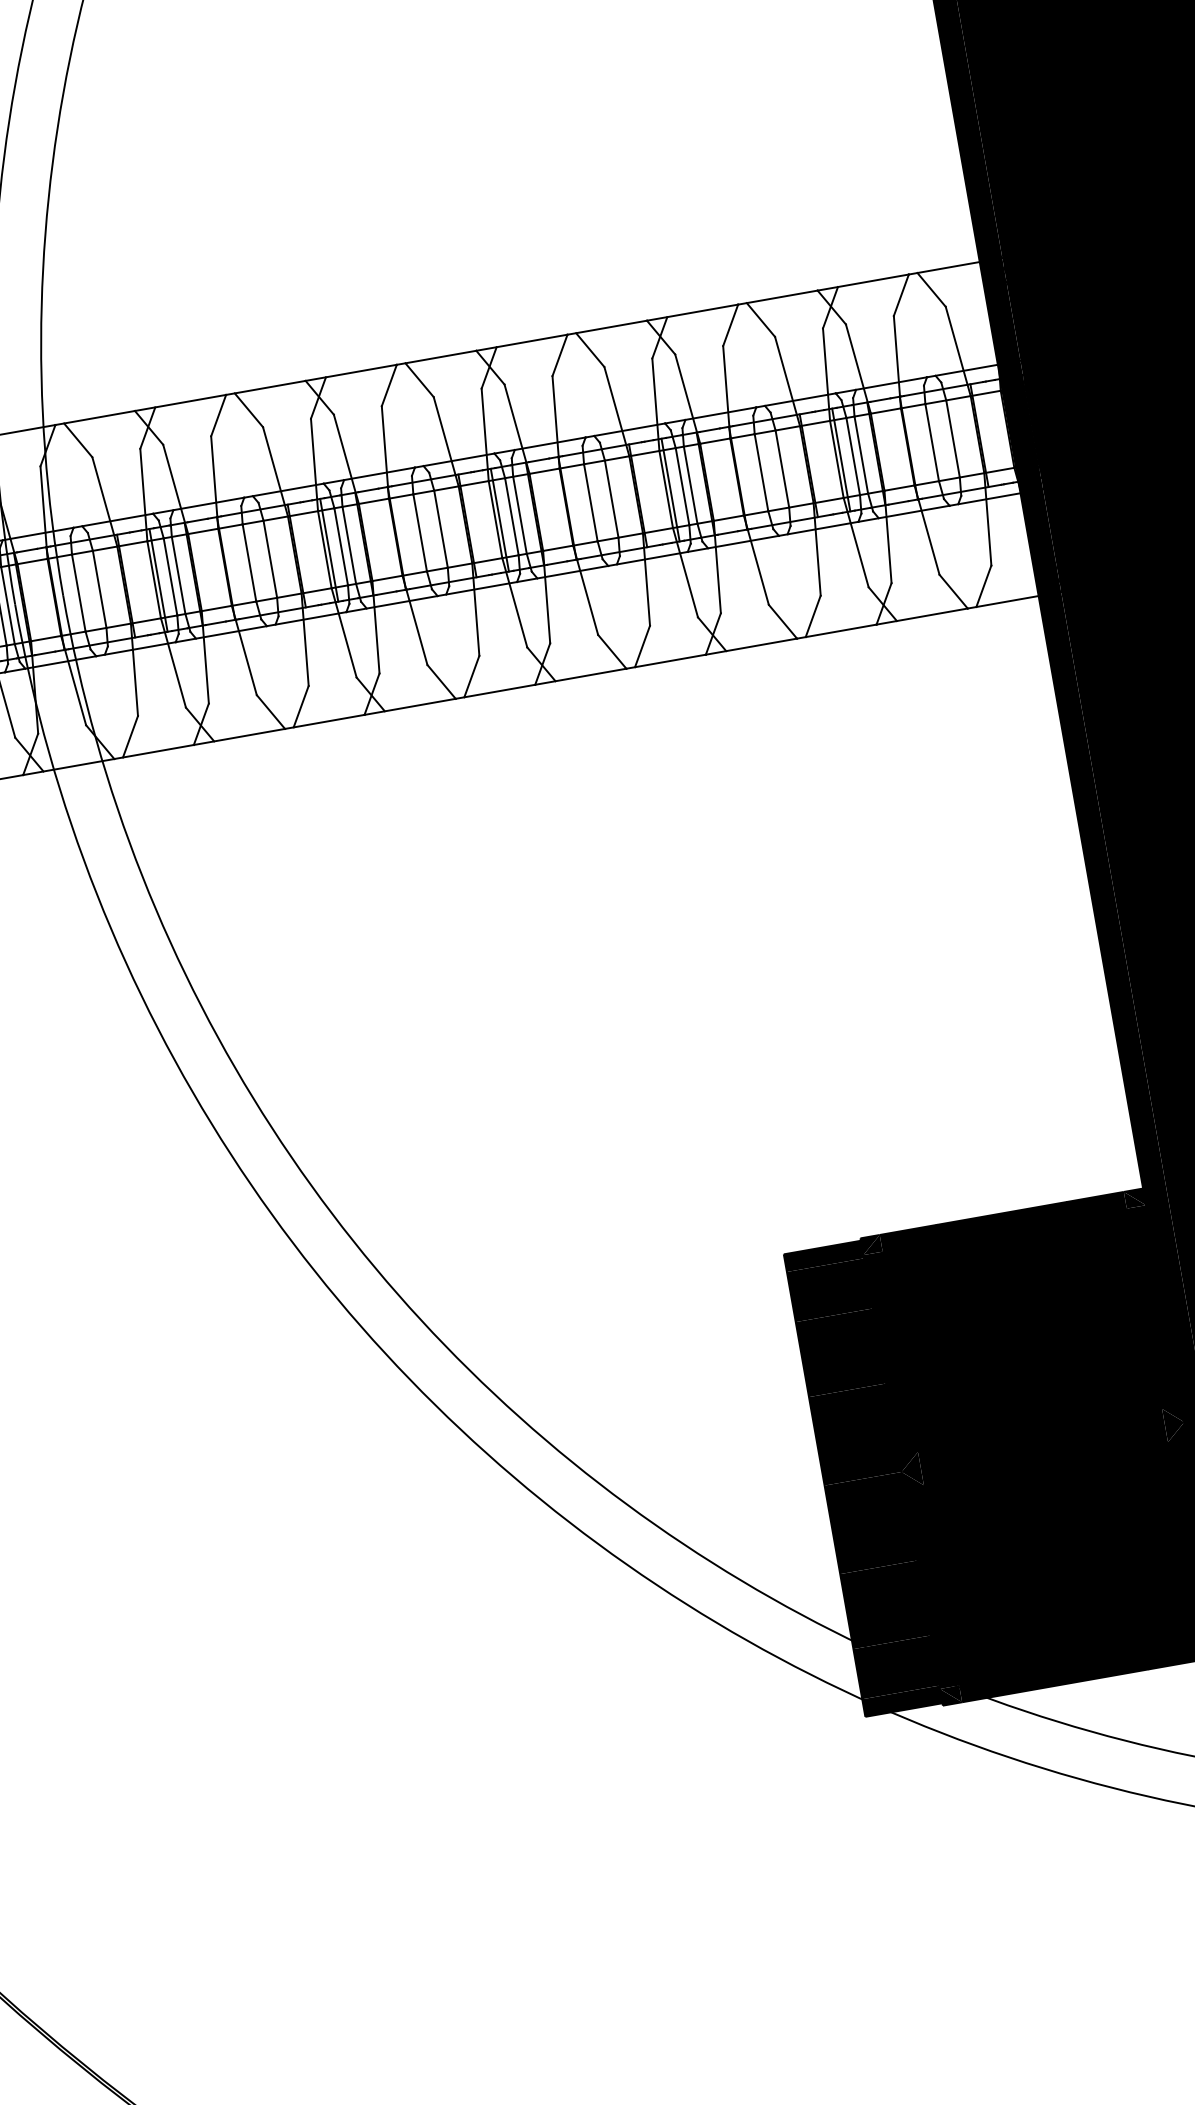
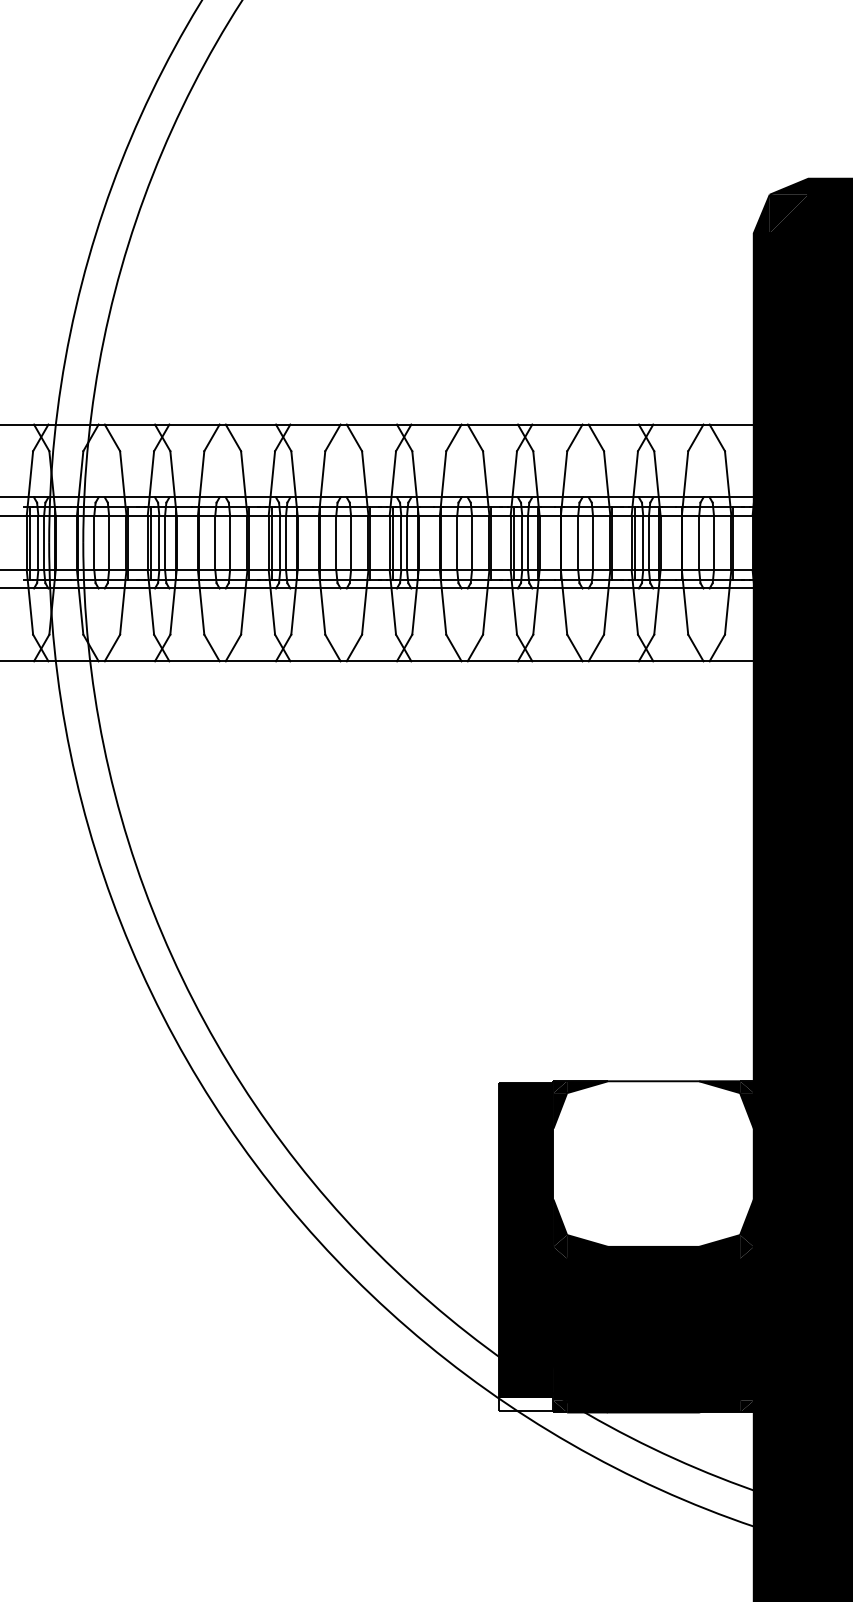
fill: (1022, 1329) -> (653, 1163), removed
fill: (901, 1701) -> (525, 1404), removed

